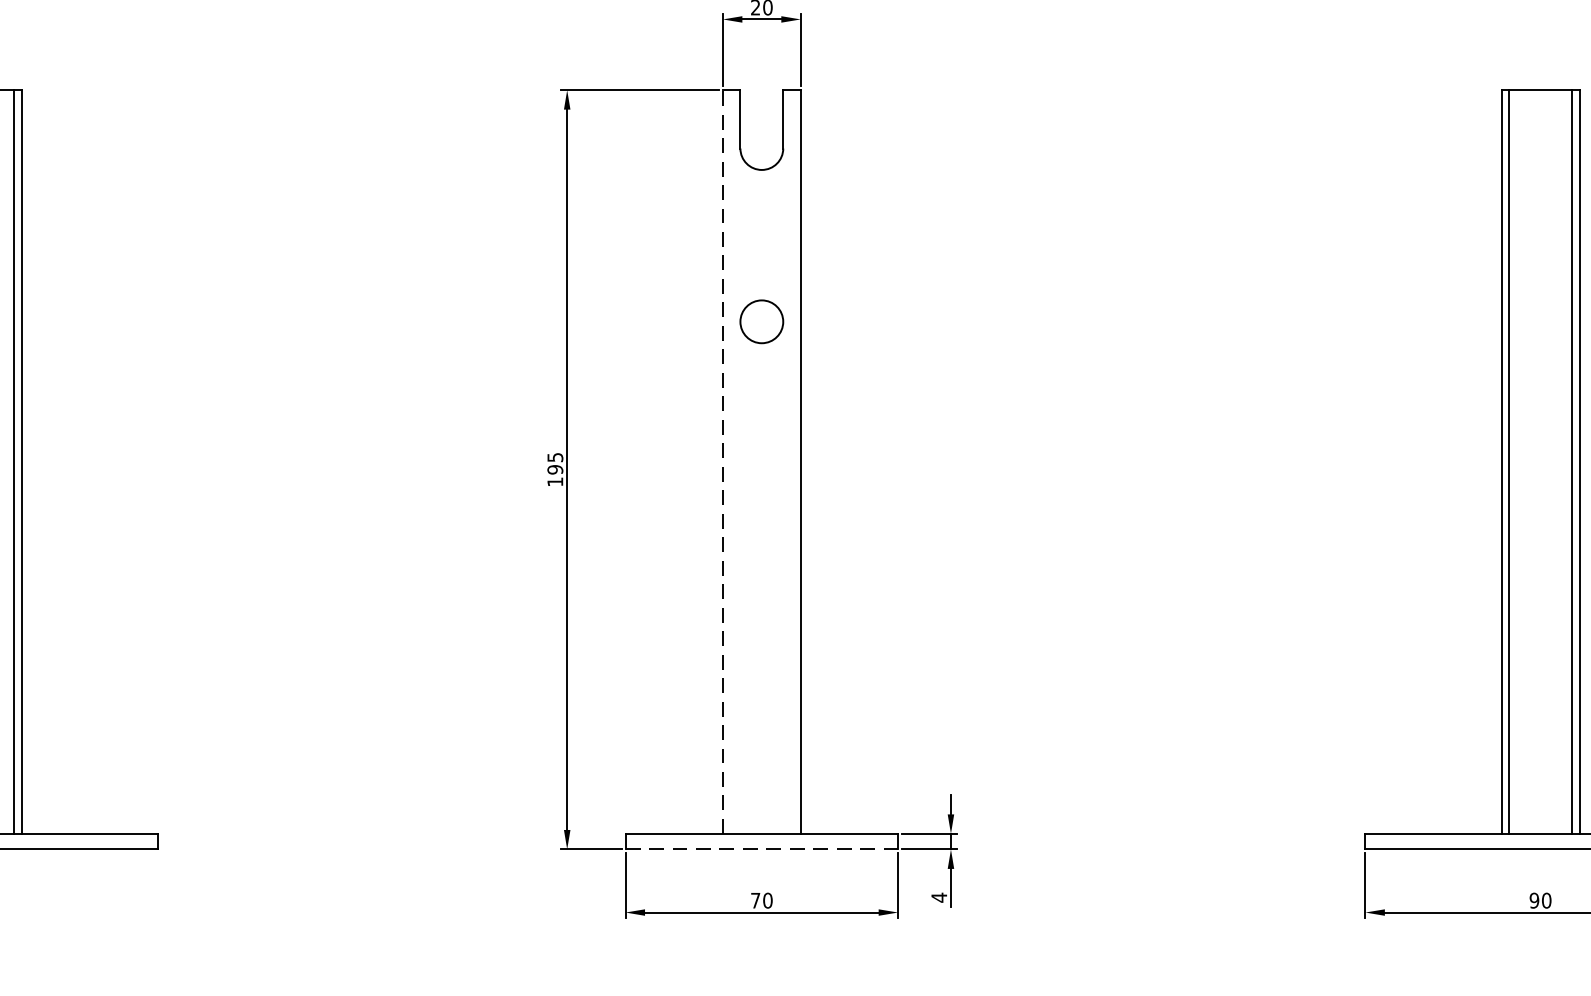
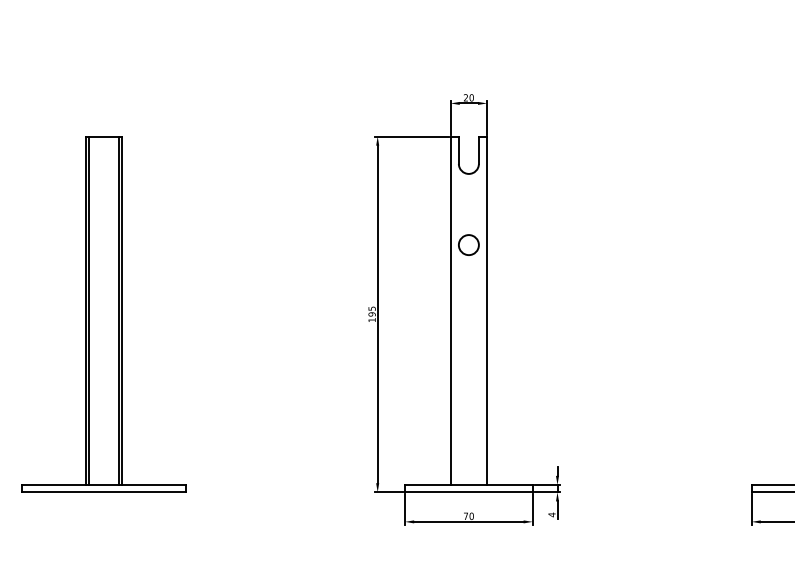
line: (722, 461) -> (450, 310), dashed -> solid
line: (761, 849) -> (468, 492), dashed -> solid

